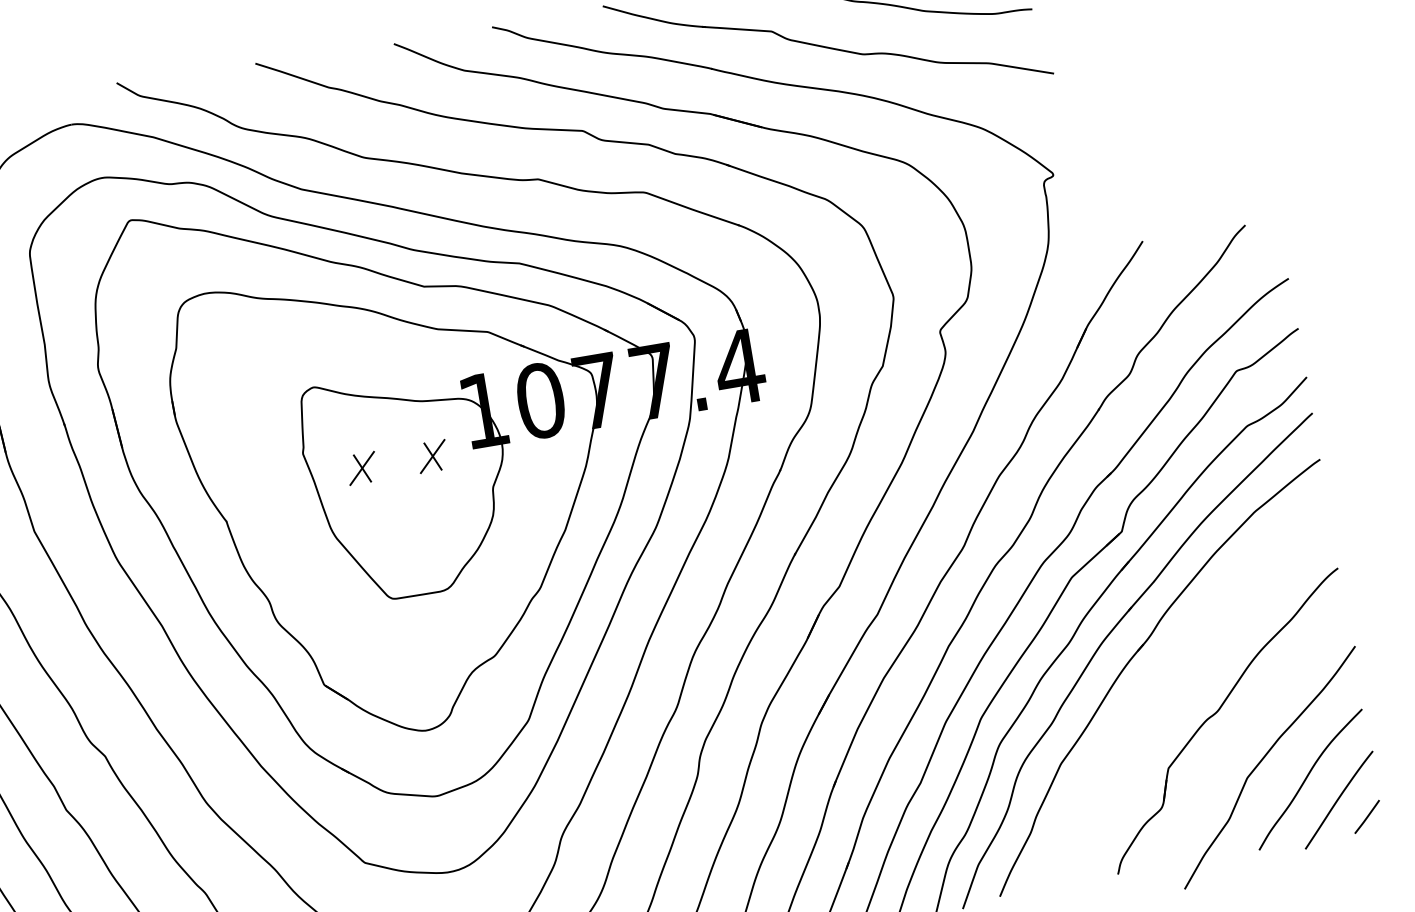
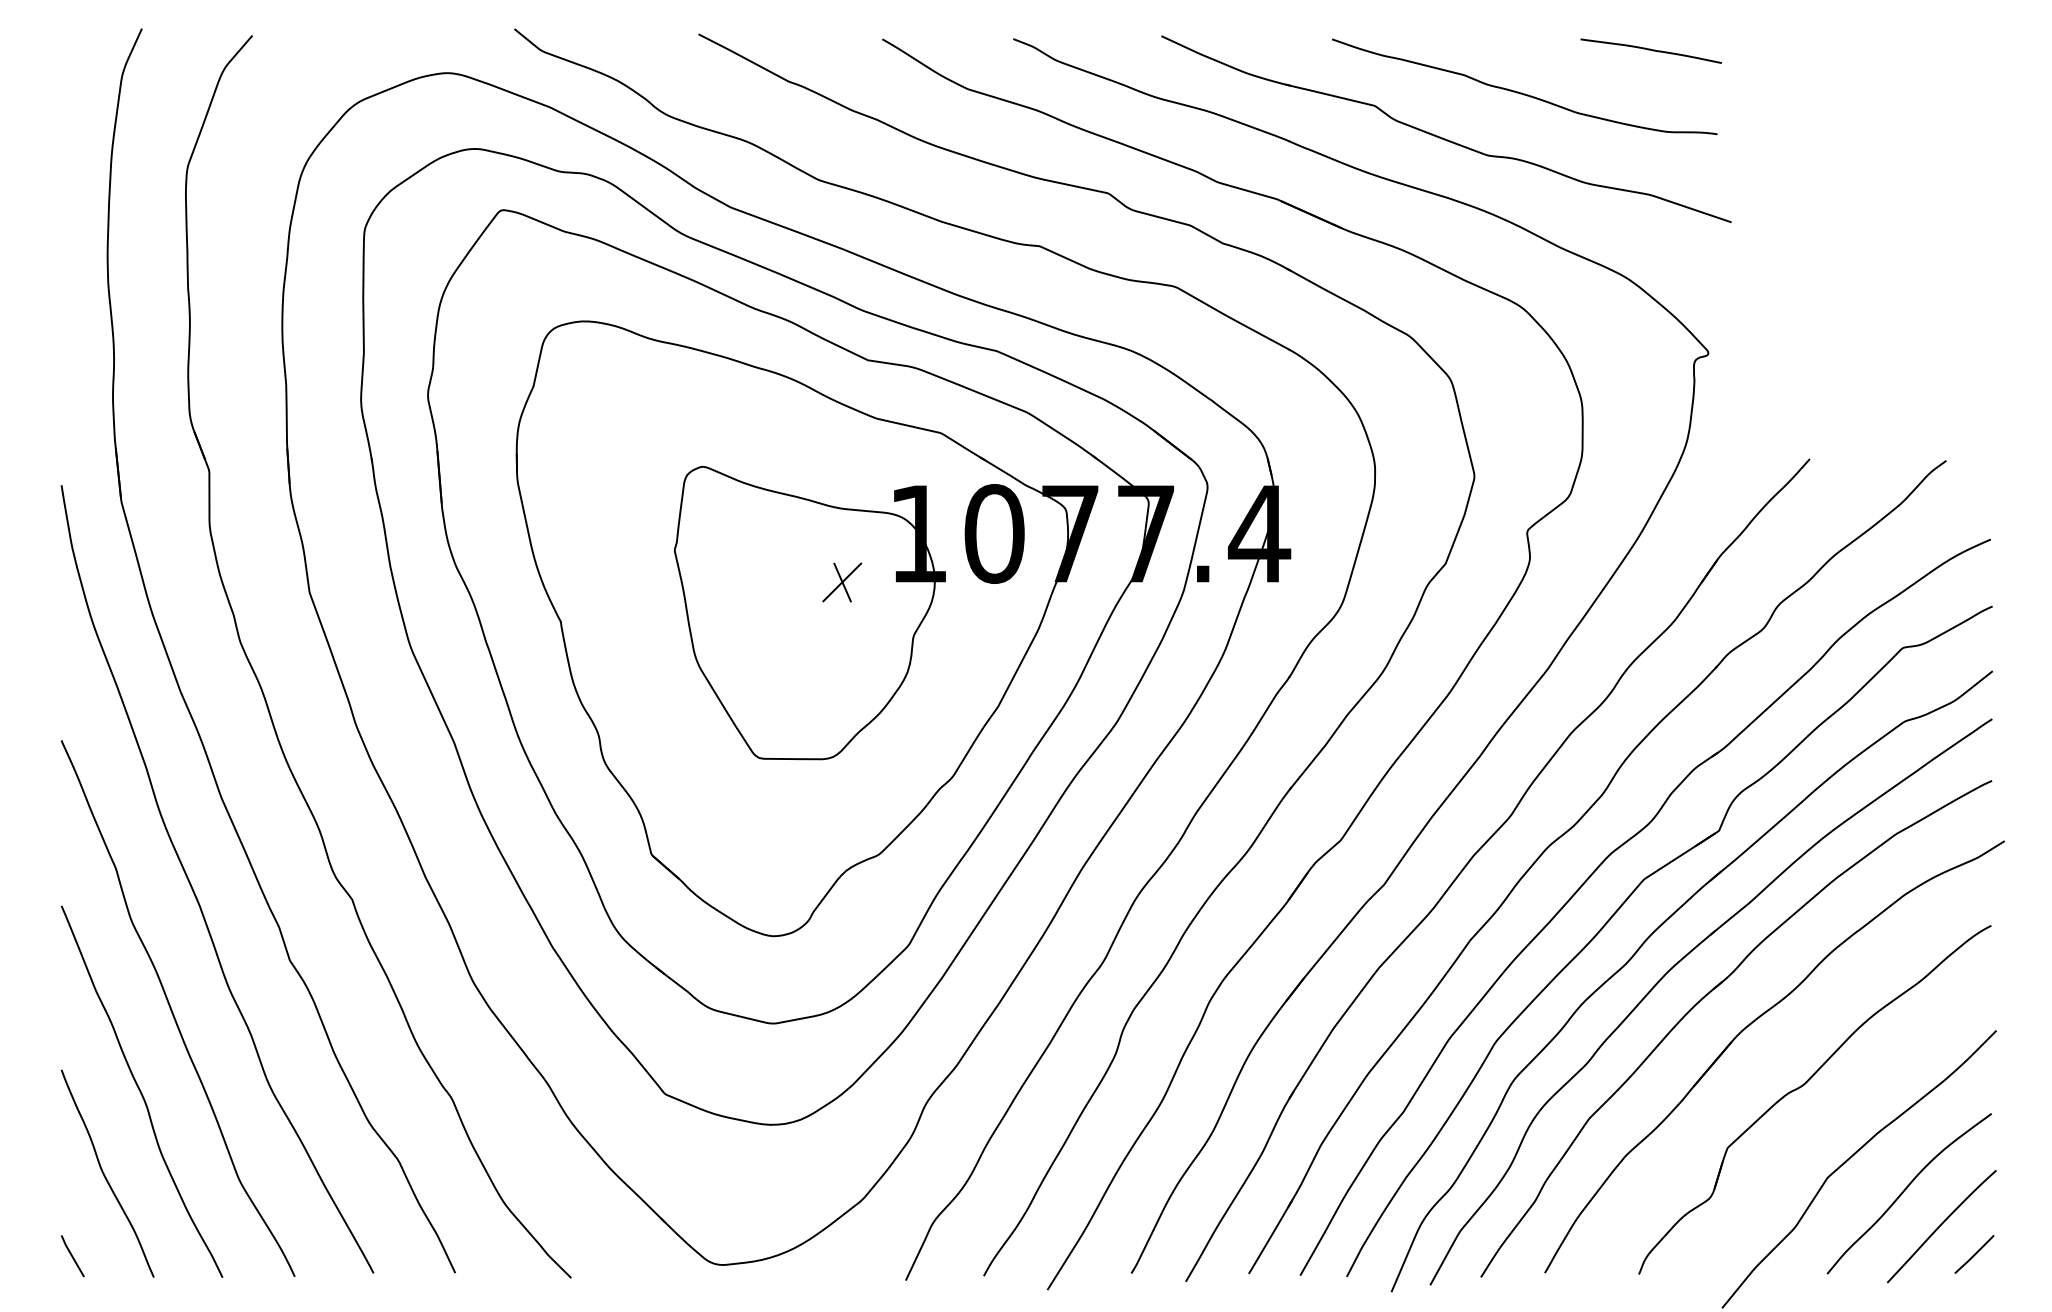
part: (362, 468) -> (748, 582), removed
part: (1170, 673) -> (1750, 1025), added

